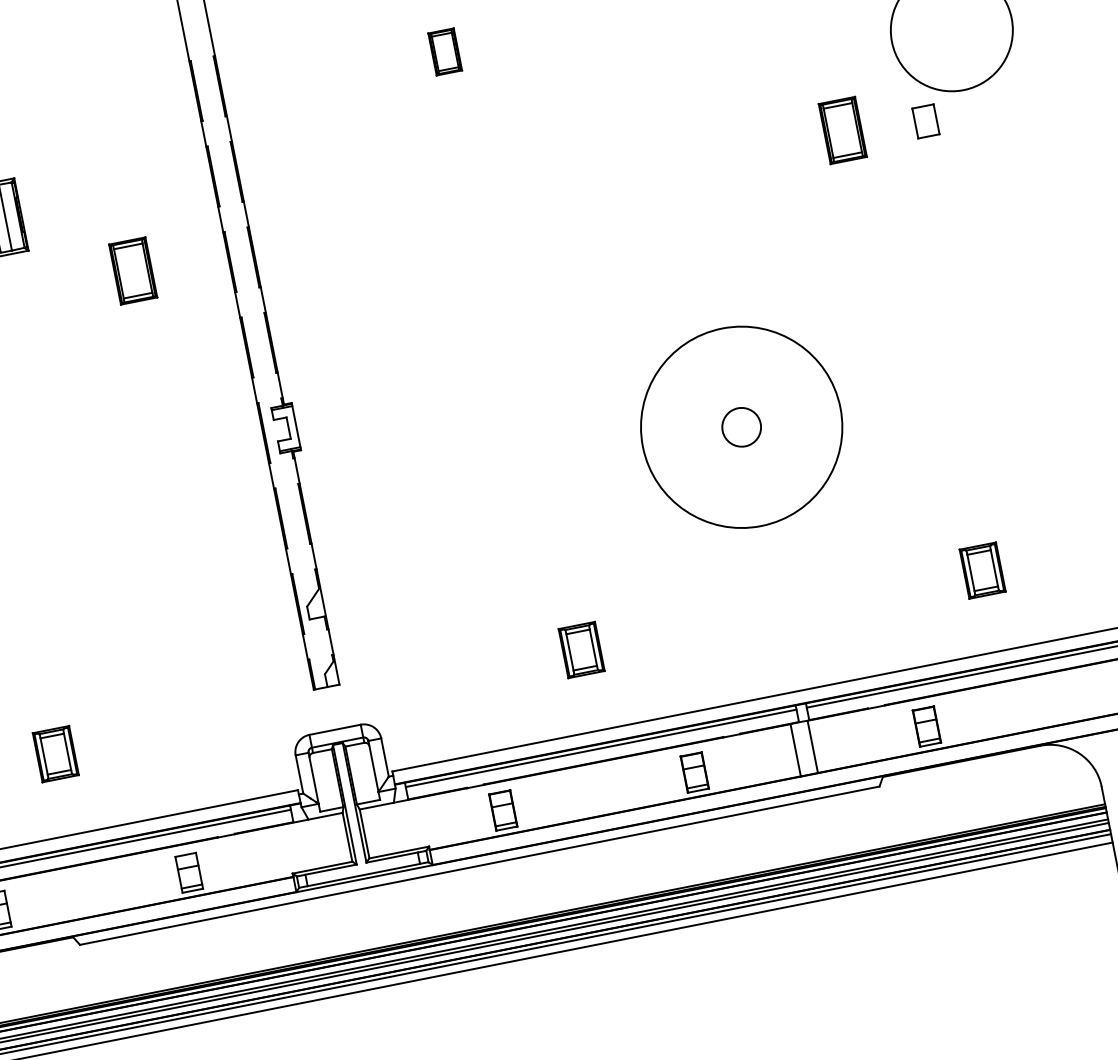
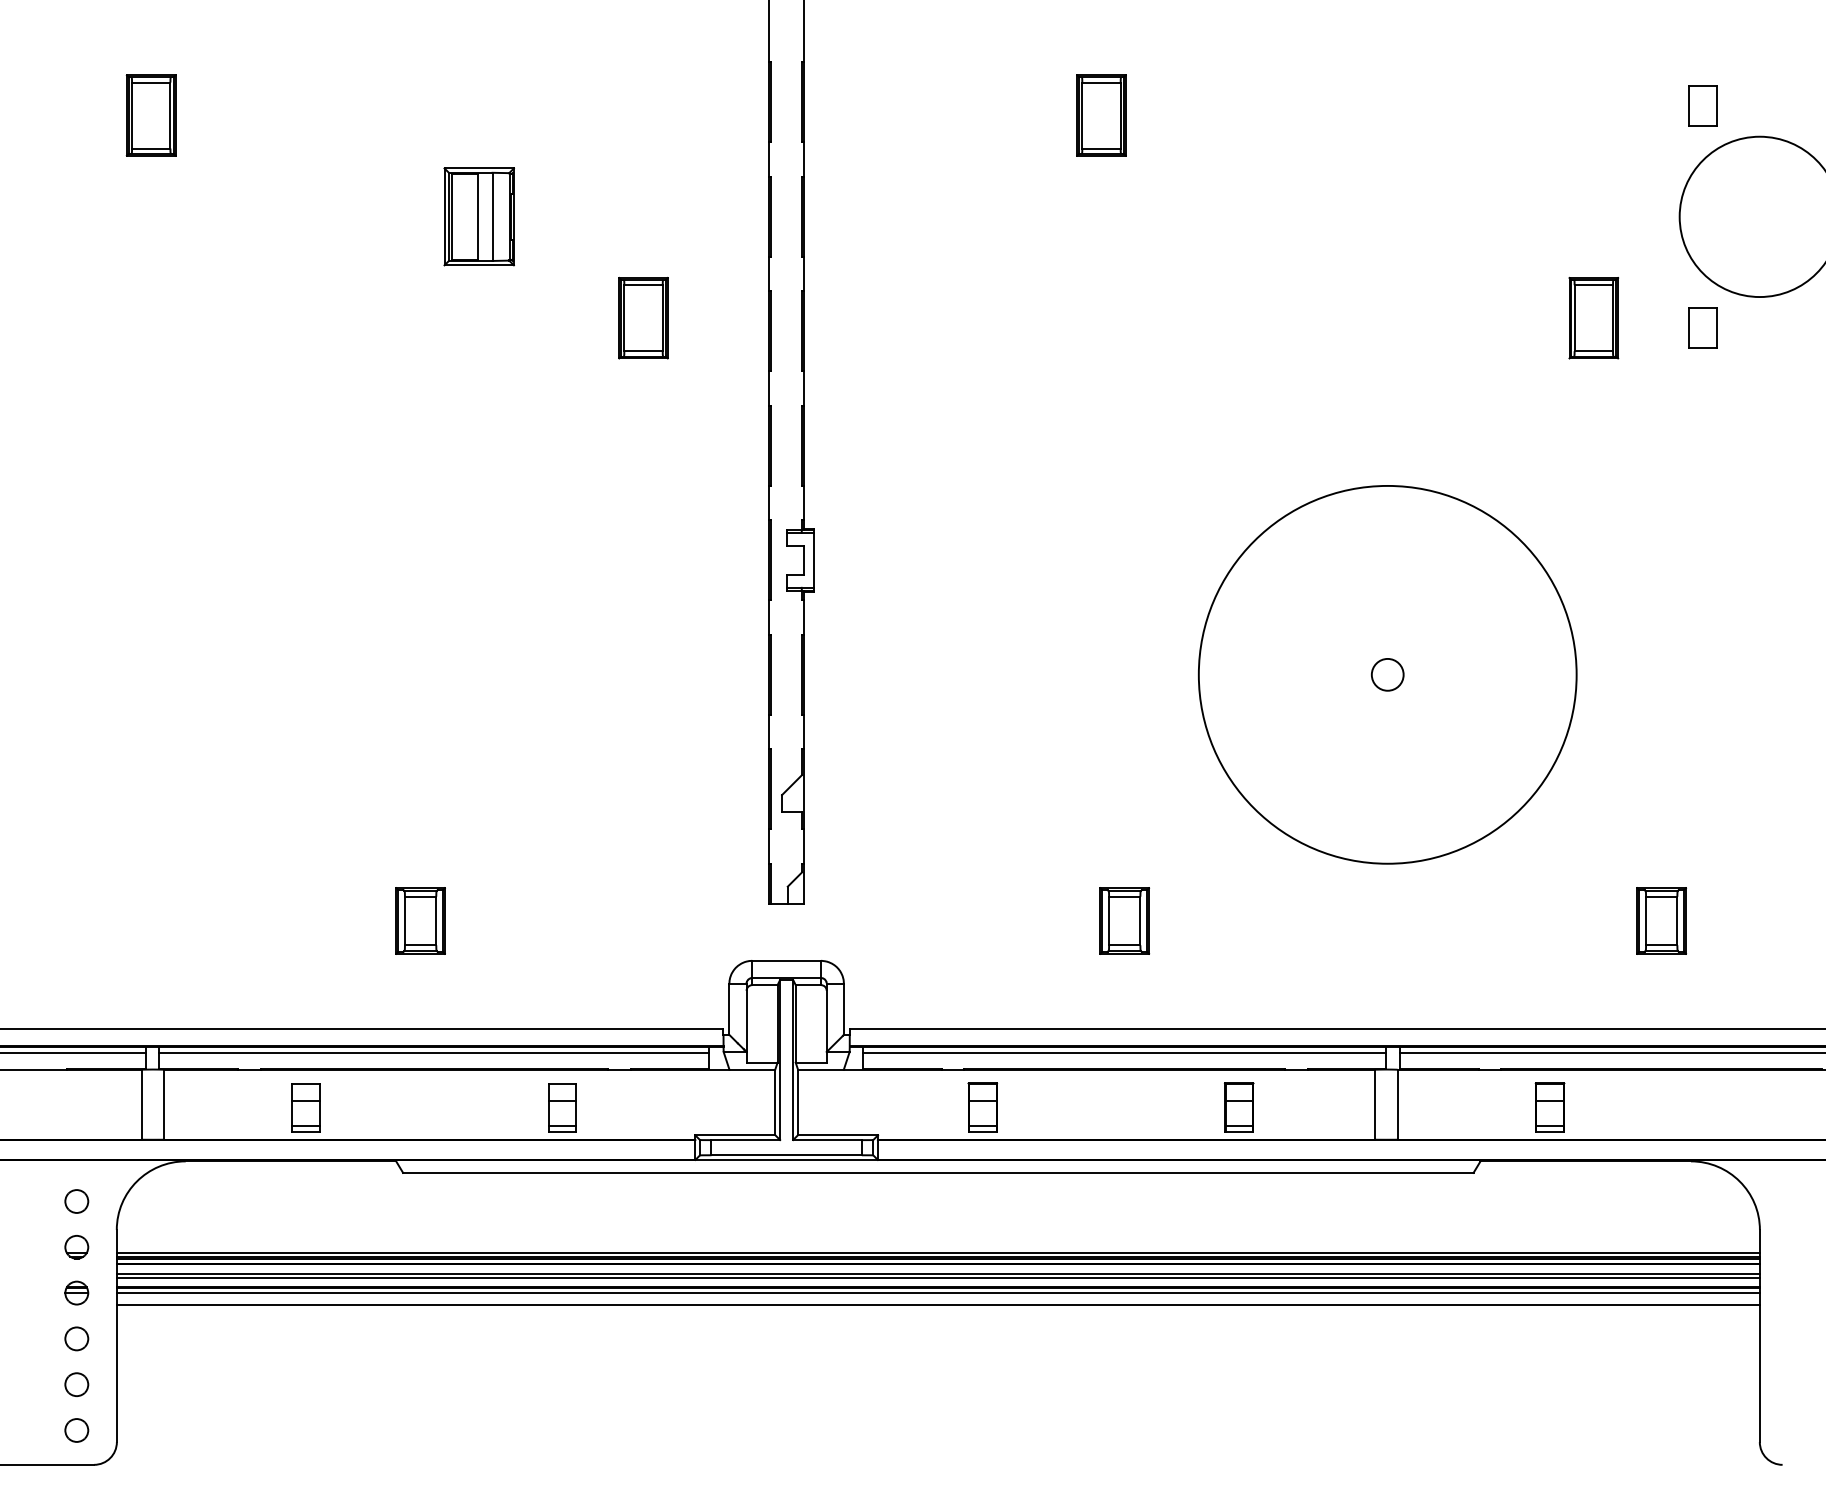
part: (445, 51) -> (1101, 115), size x1.43
circle: (741, 427) -> (1387, 674), size x0.62
circle: (741, 427) -> (1387, 674), size x1.43

